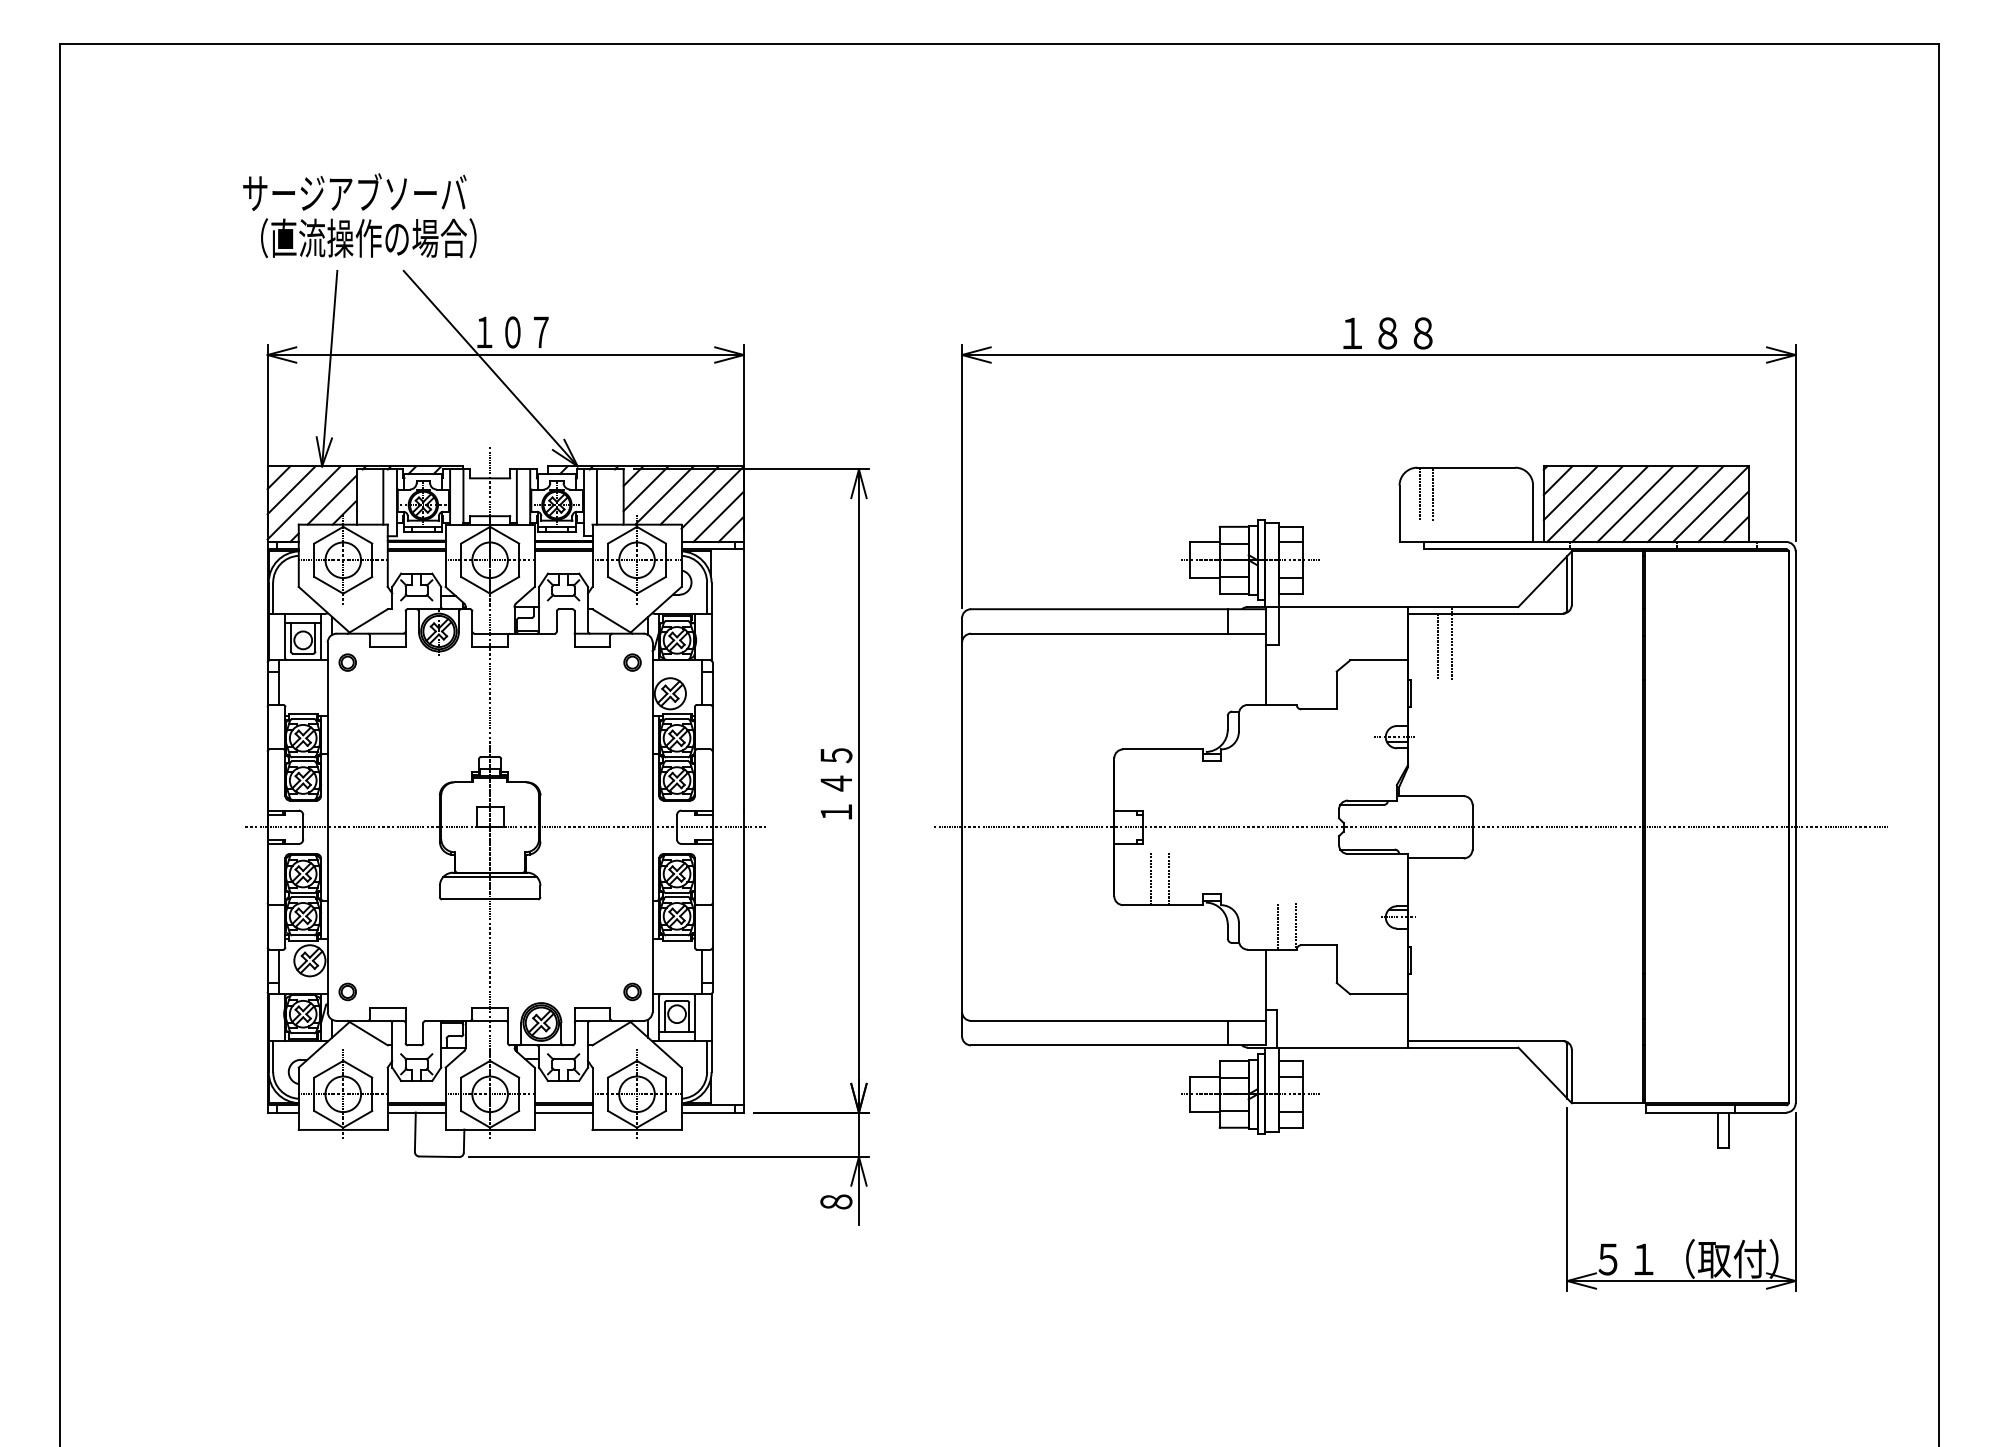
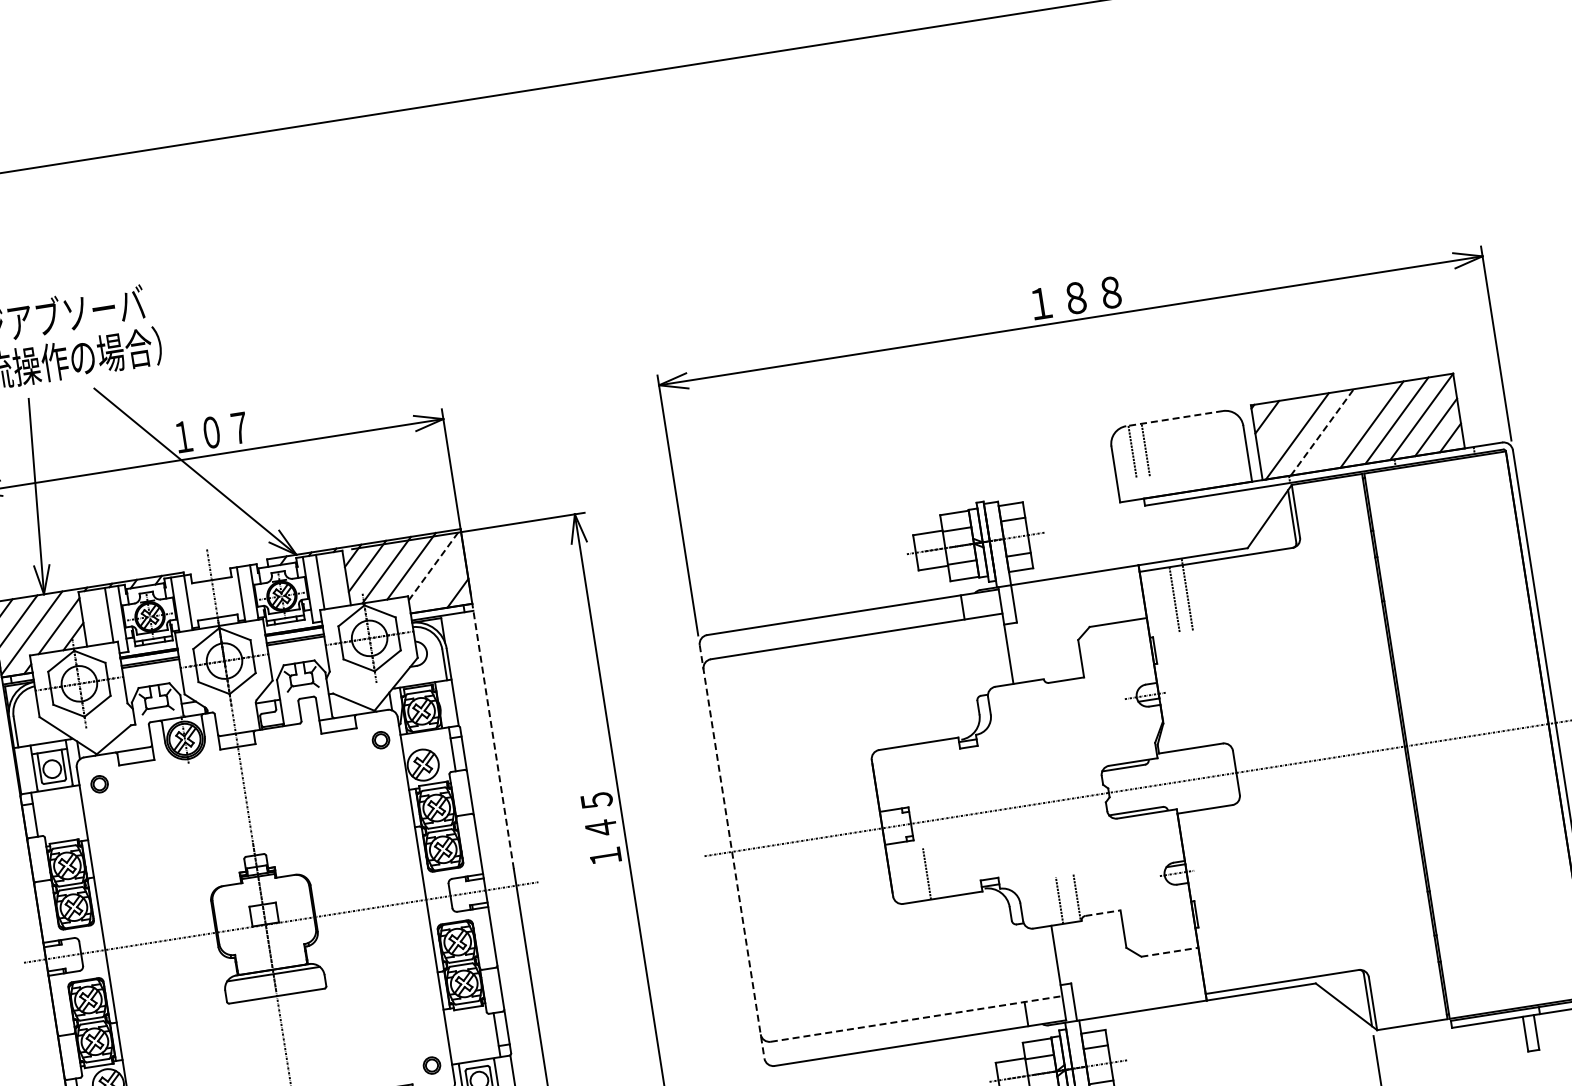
line: (1466, 467) -> (1174, 418), solid -> dashed
line: (1570, 493) -> (1281, 428), removed
line: (713, 497) -> (435, 564), solid -> dashed
line: (1610, 503) -> (1322, 431), solid -> dashed
line: (1635, 504) -> (1347, 428), removed
line: (718, 516) -> (443, 582), removed
line: (743, 675) -> (492, 735), solid -> dashed
line: (962, 827) -> (732, 852), solid -> dashed
line: (1169, 879) -> (945, 871), removed
line: (1319, 945) -> (1103, 913), solid -> dashed
line: (1379, 994) -> (1170, 952), solid -> dashed
line: (1118, 1020) -> (916, 1018), solid -> dashed

